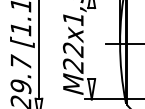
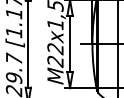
line: (92, 42) -> (70, 43), added

